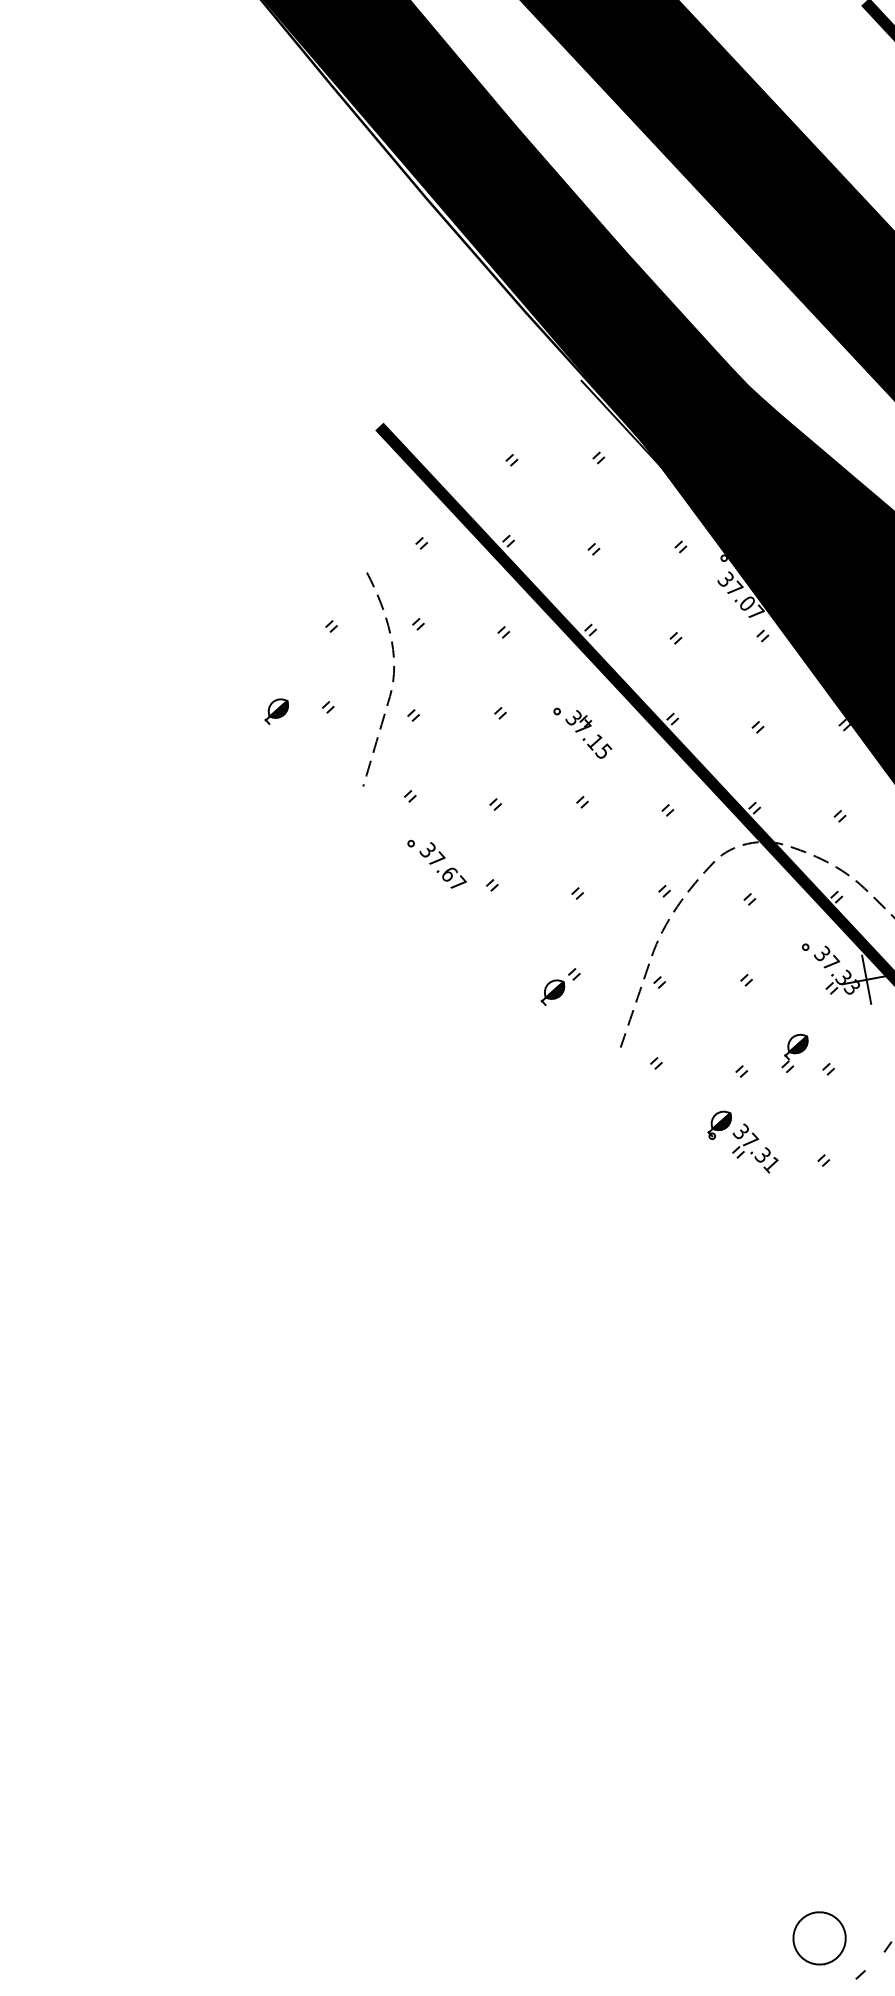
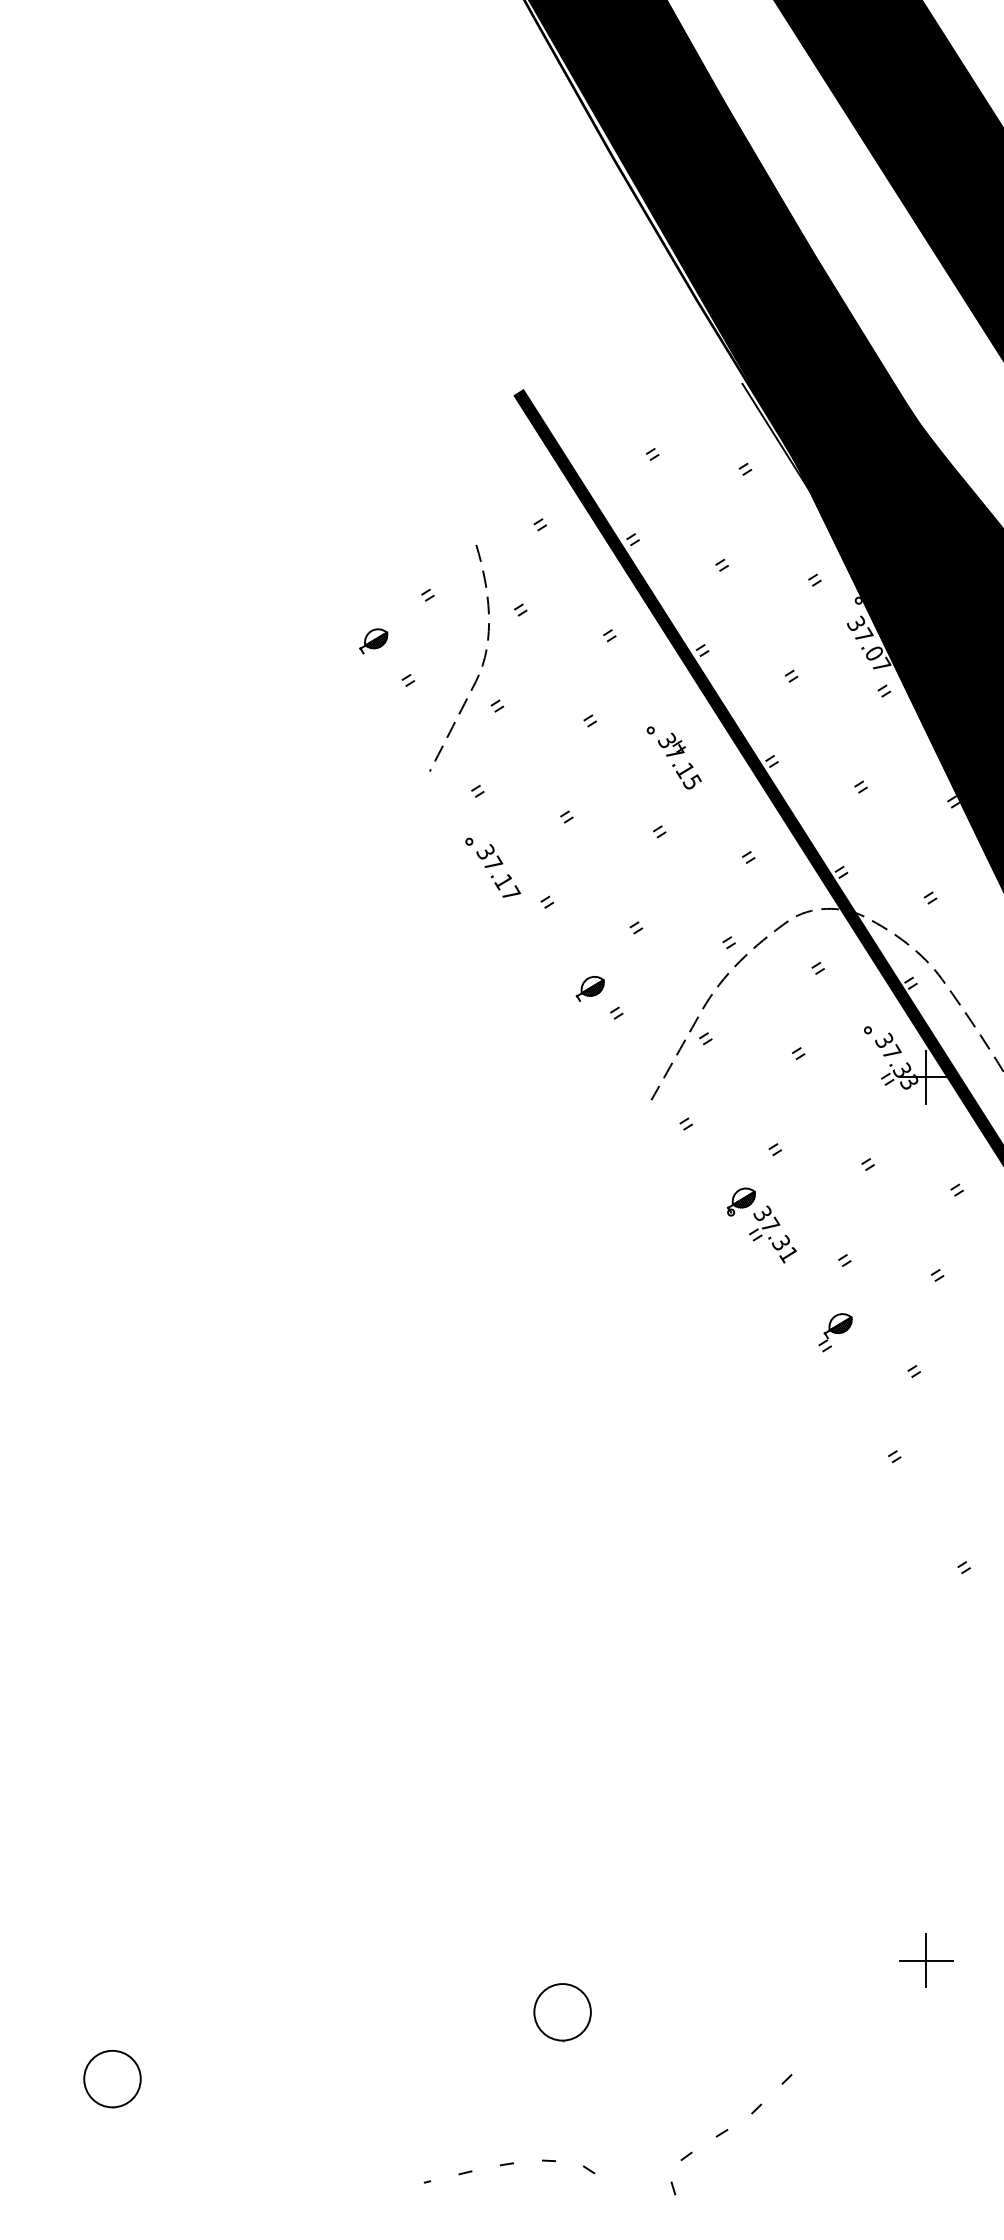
part: (276, 711) -> (373, 641), moved
text: (449, 874) -> (503, 882), 37.67 -> 37.17
part: (552, 992) -> (589, 988), moved
part: (794, 1052) -> (835, 1332), moved
part: (819, 1938) -> (562, 2012), moved

